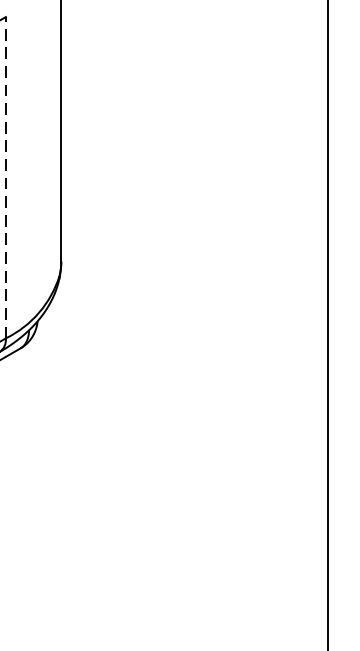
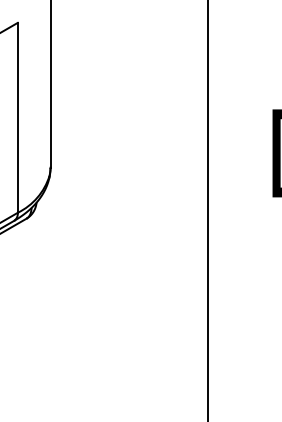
line: (5, 177) -> (17, 117), dashed -> solid

